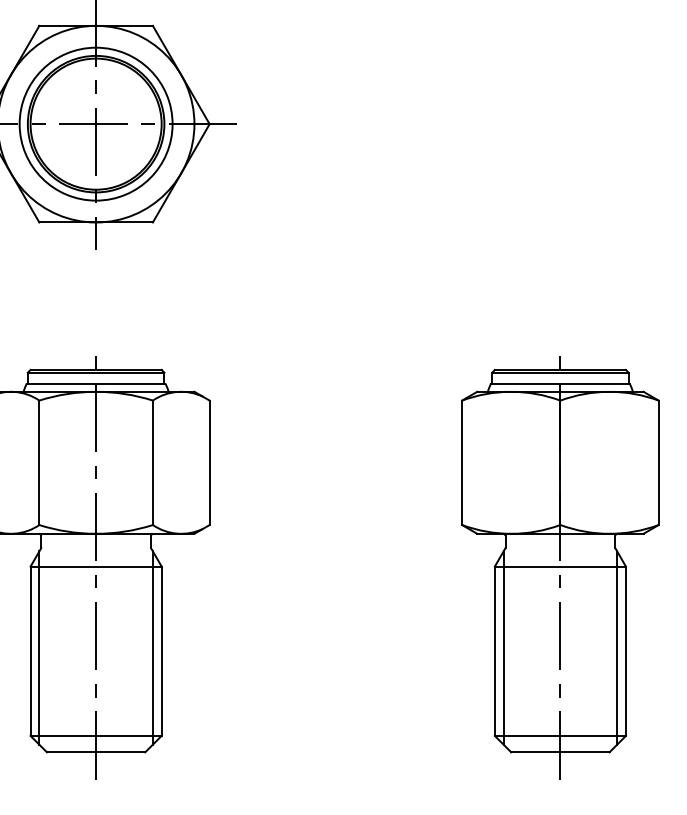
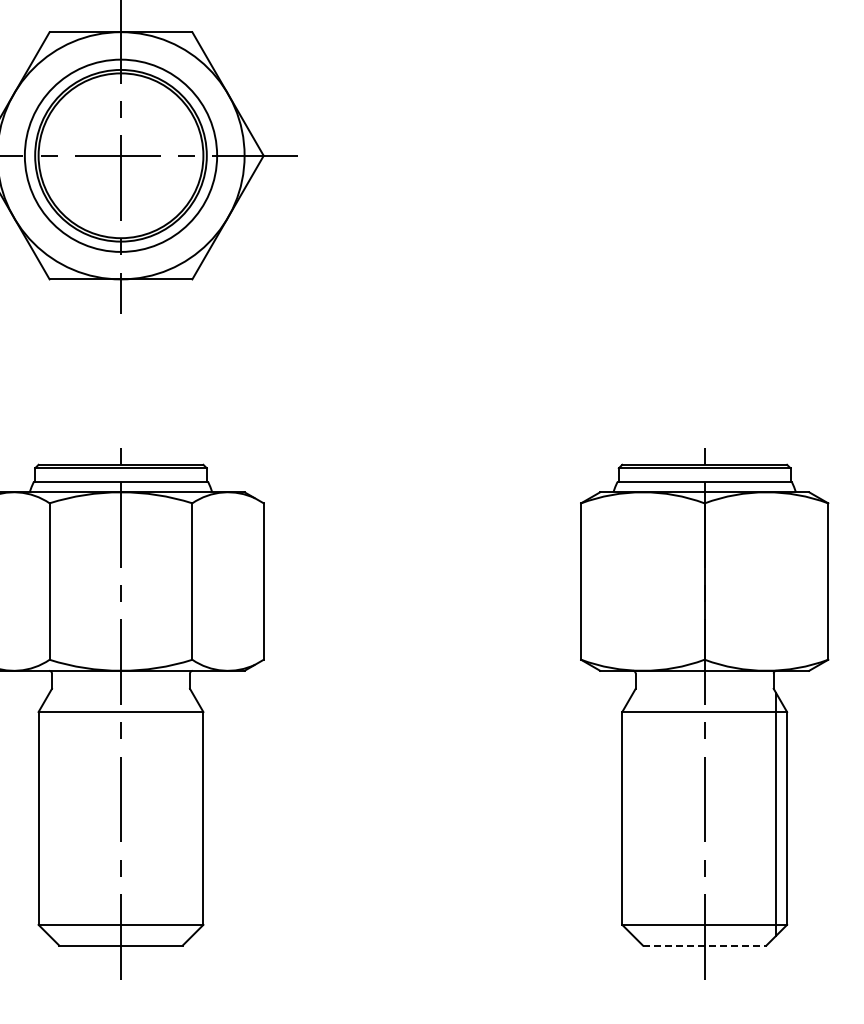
line: (39, 648) -> (49, 814), removed
line: (153, 648) -> (192, 814), removed
line: (503, 648) -> (633, 814), removed
line: (560, 752) -> (704, 945), solid -> dashed

